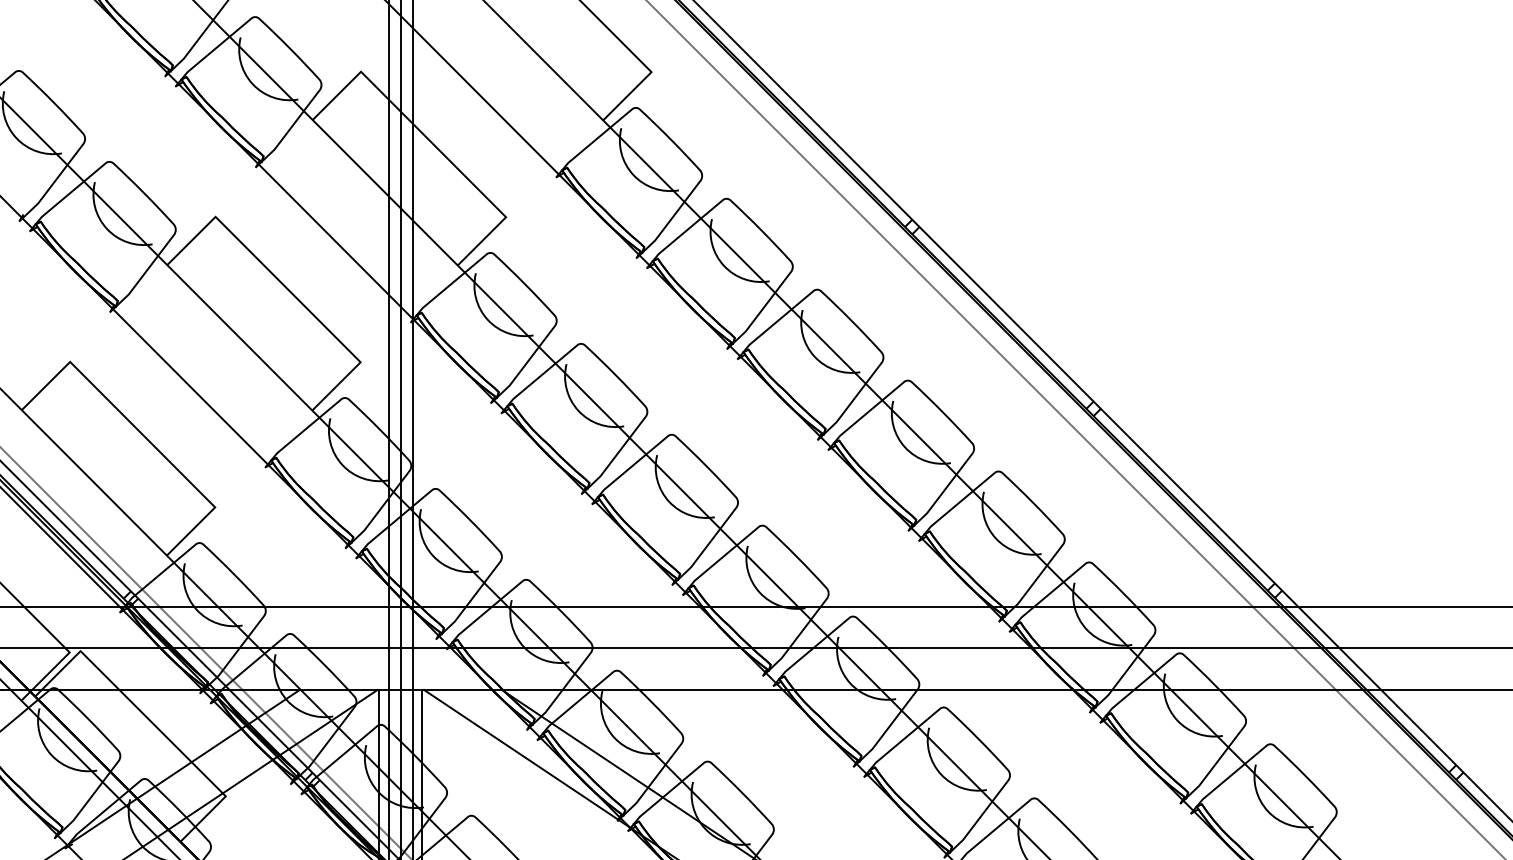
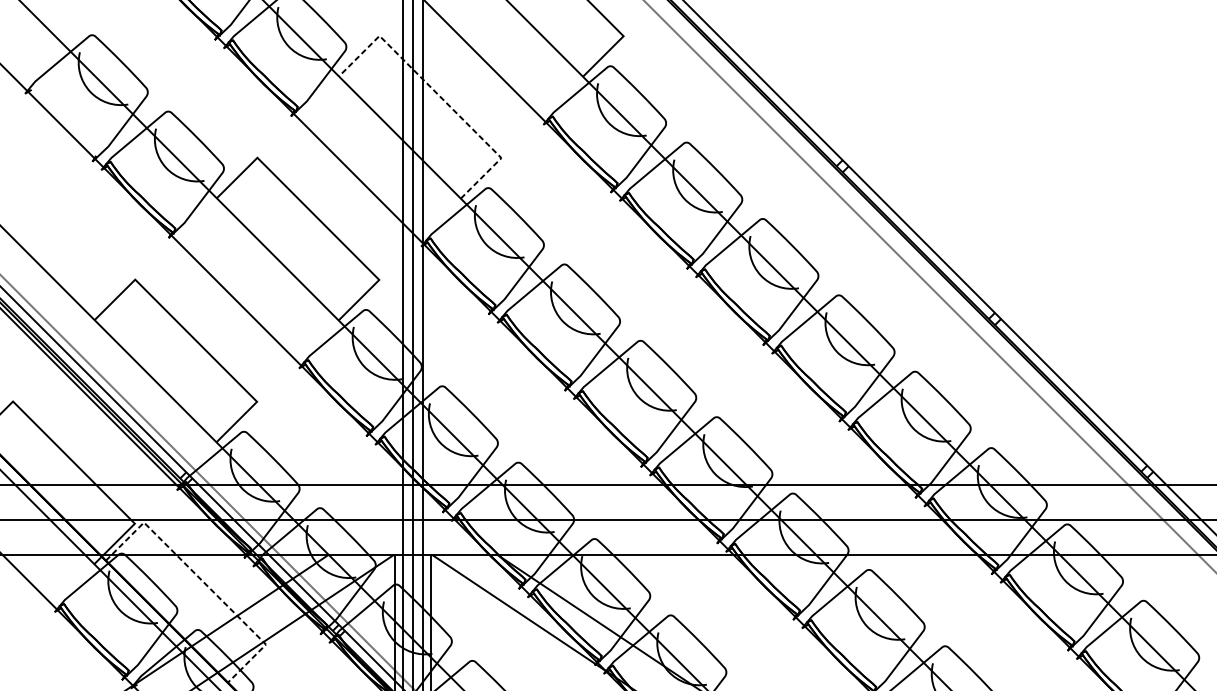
line: (433, 144) -> (440, 97), solid -> dashed
line: (153, 723) -> (205, 583), solid -> dashed

